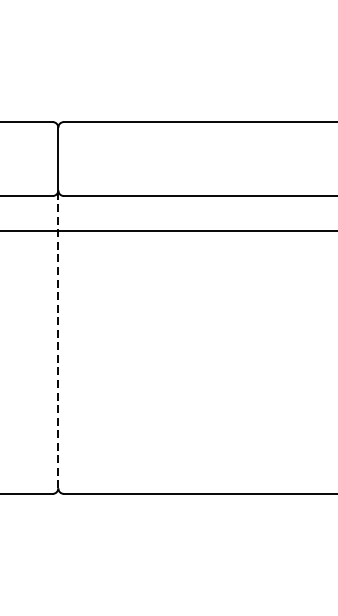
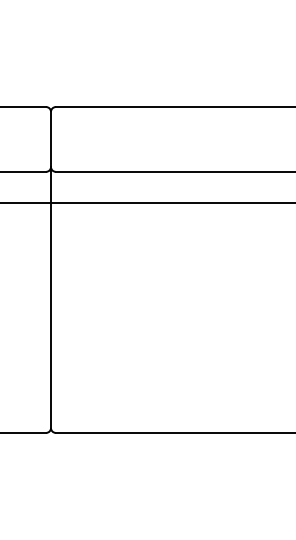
line: (57, 339) -> (50, 297), dashed -> solid

